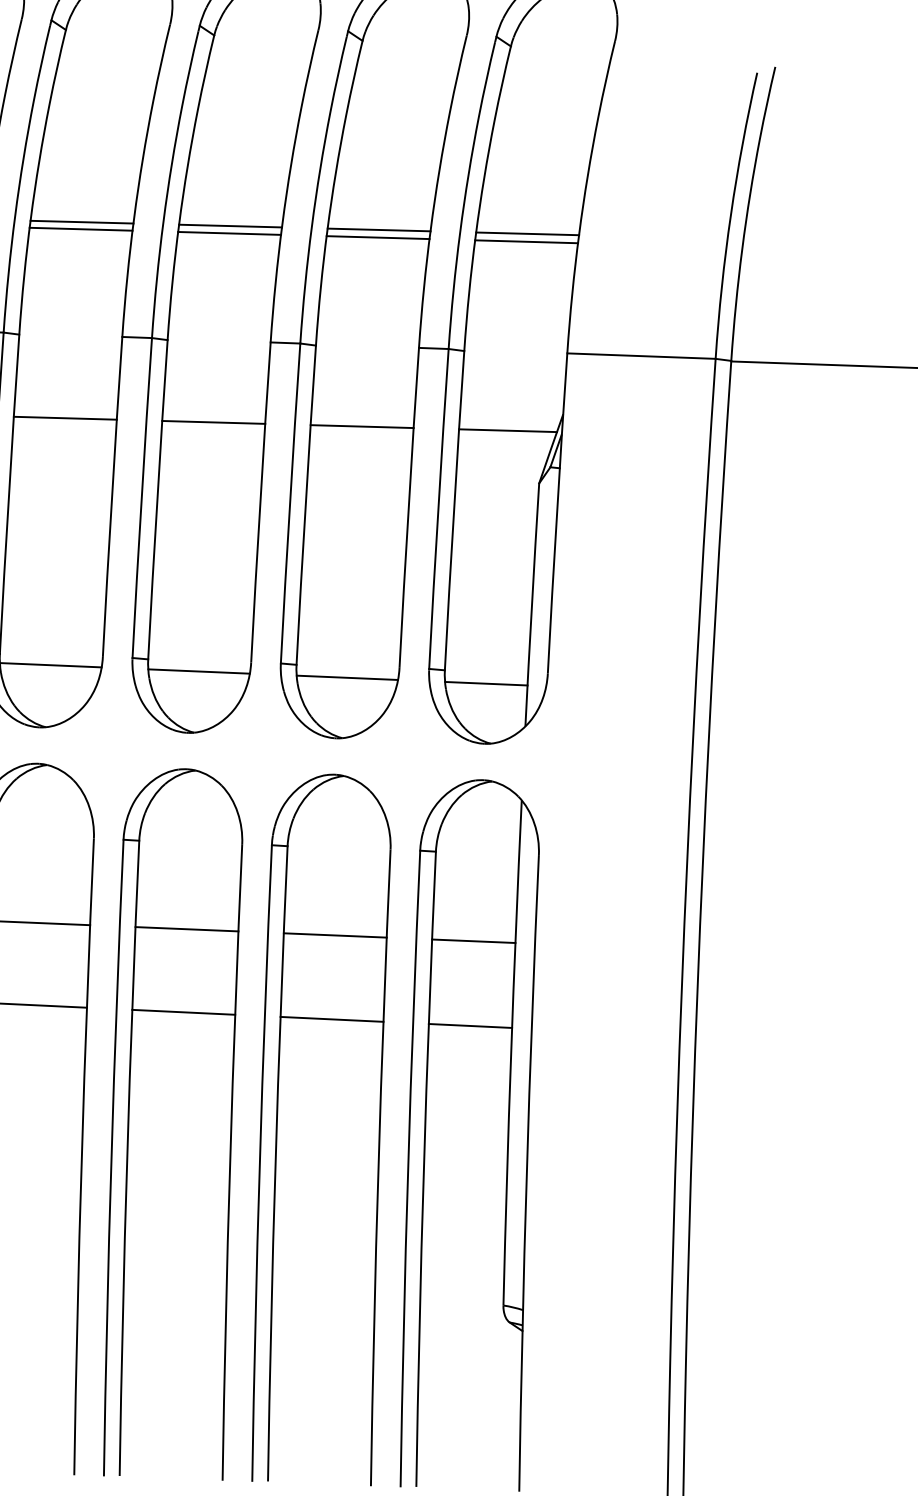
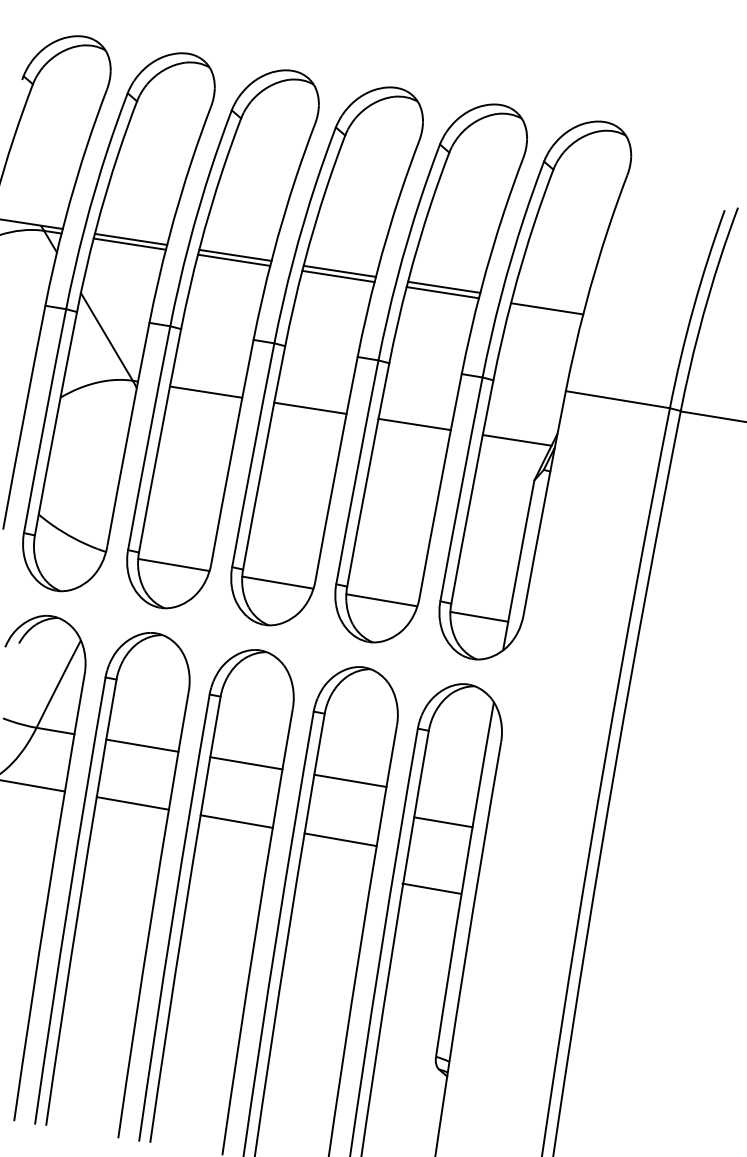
line: (527, 232) -> (548, 302), removed
line: (473, 941) -> (443, 822), moved
line: (470, 1025) -> (431, 888), moved

